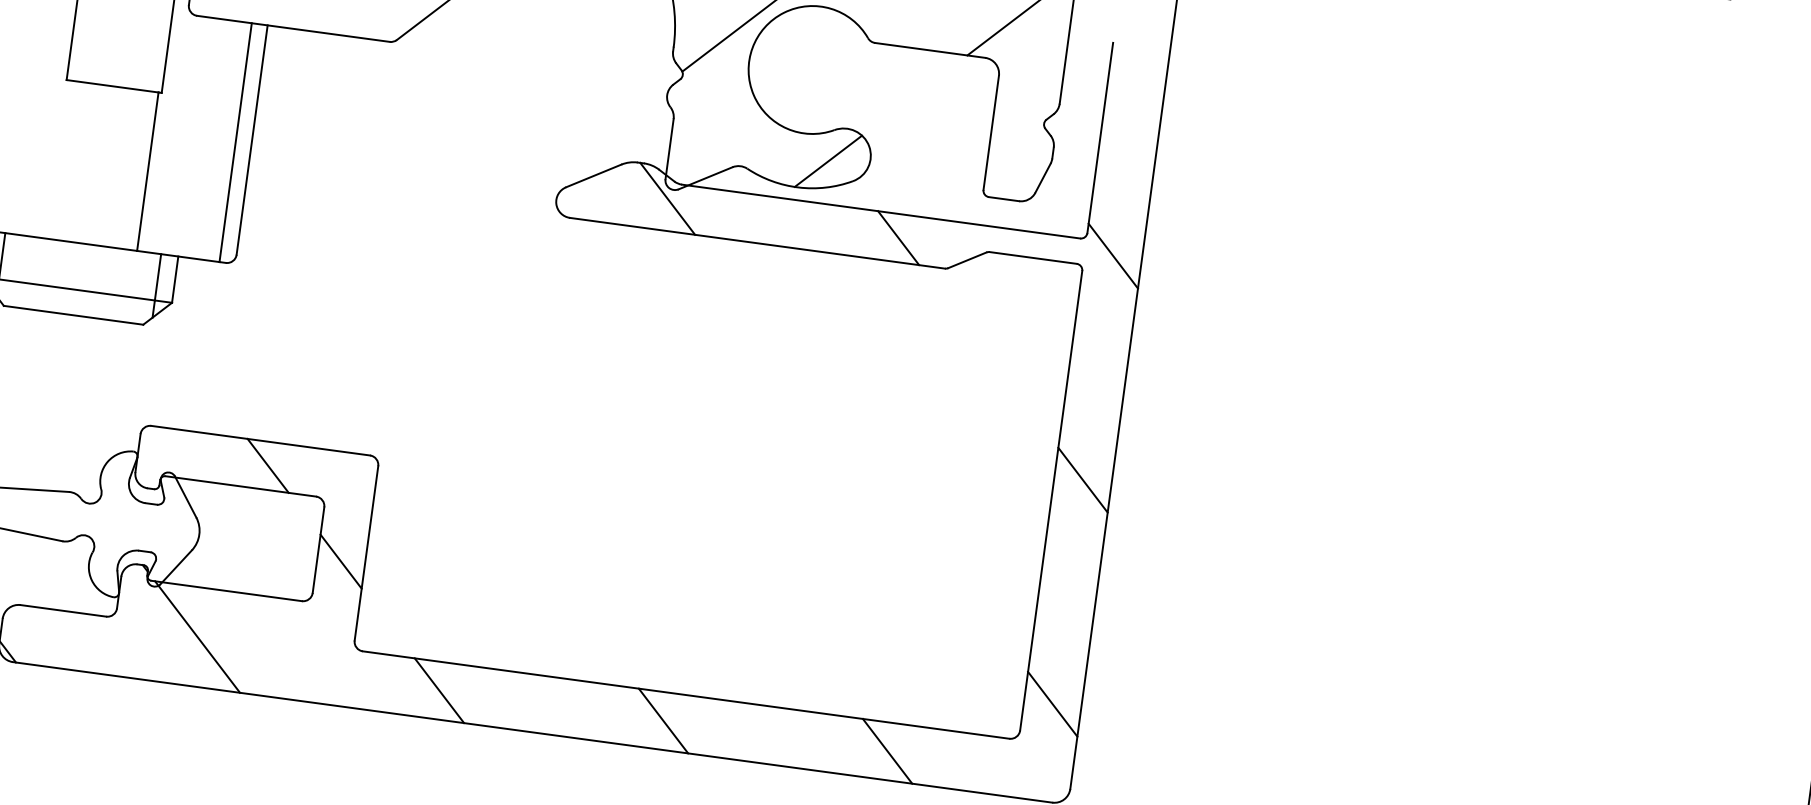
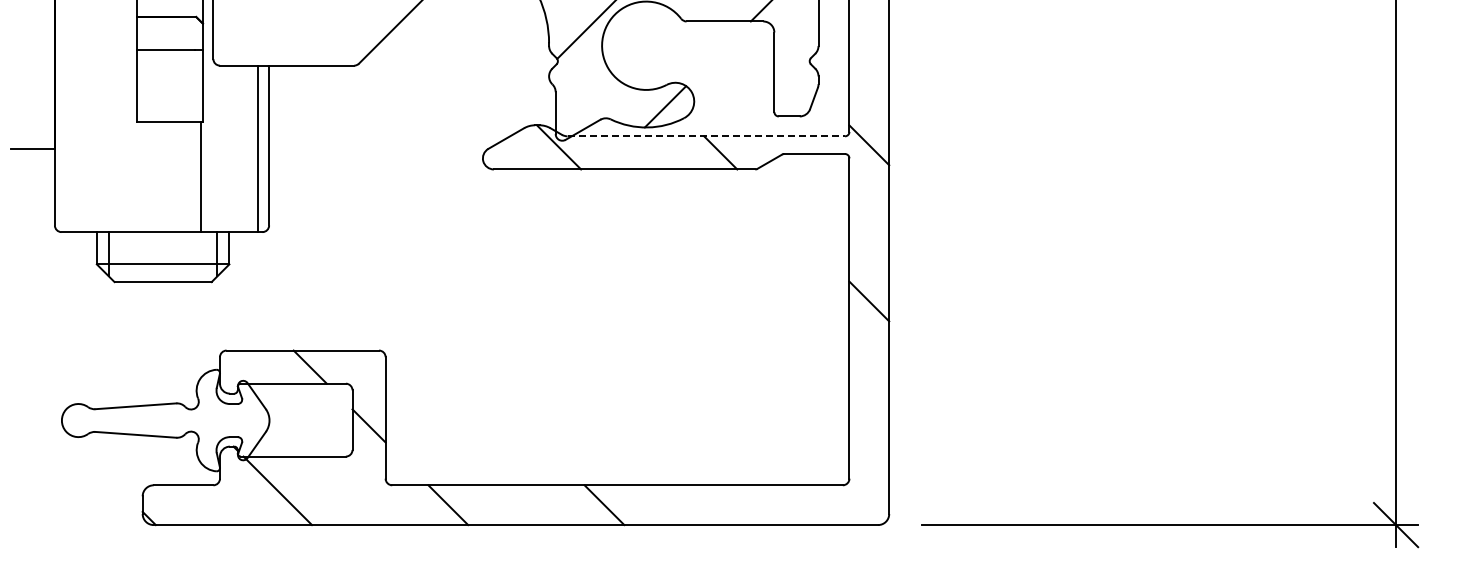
line: (881, 211) -> (706, 136), solid -> dashed
line: (1053, 704) -> (869, 457), removed
line: (887, 751) -> (760, 505), removed

